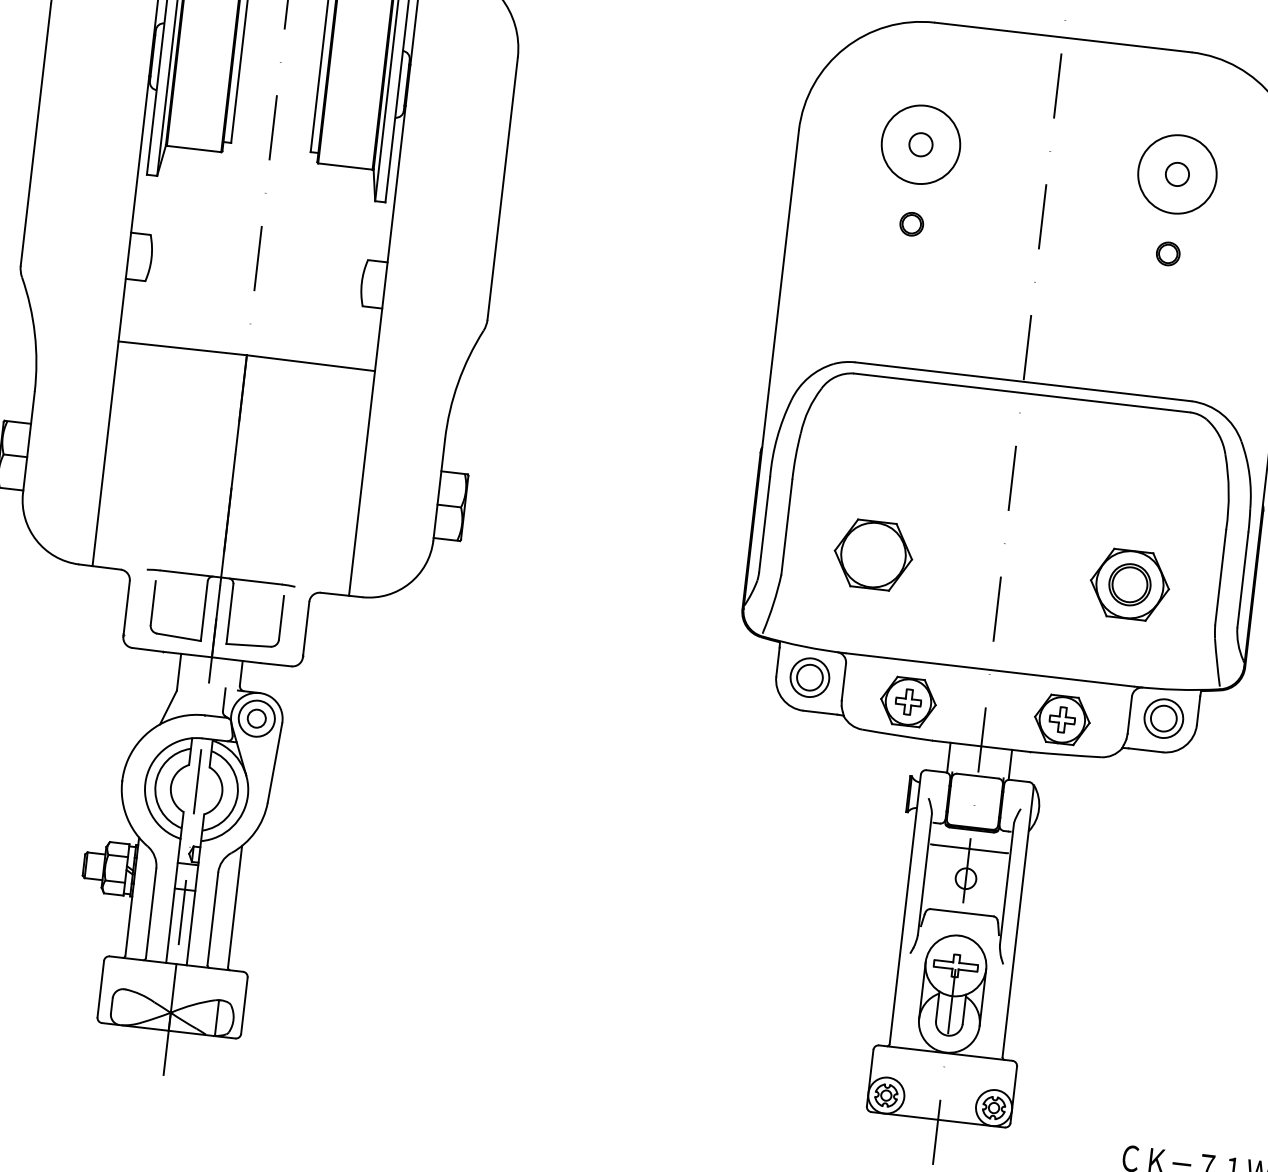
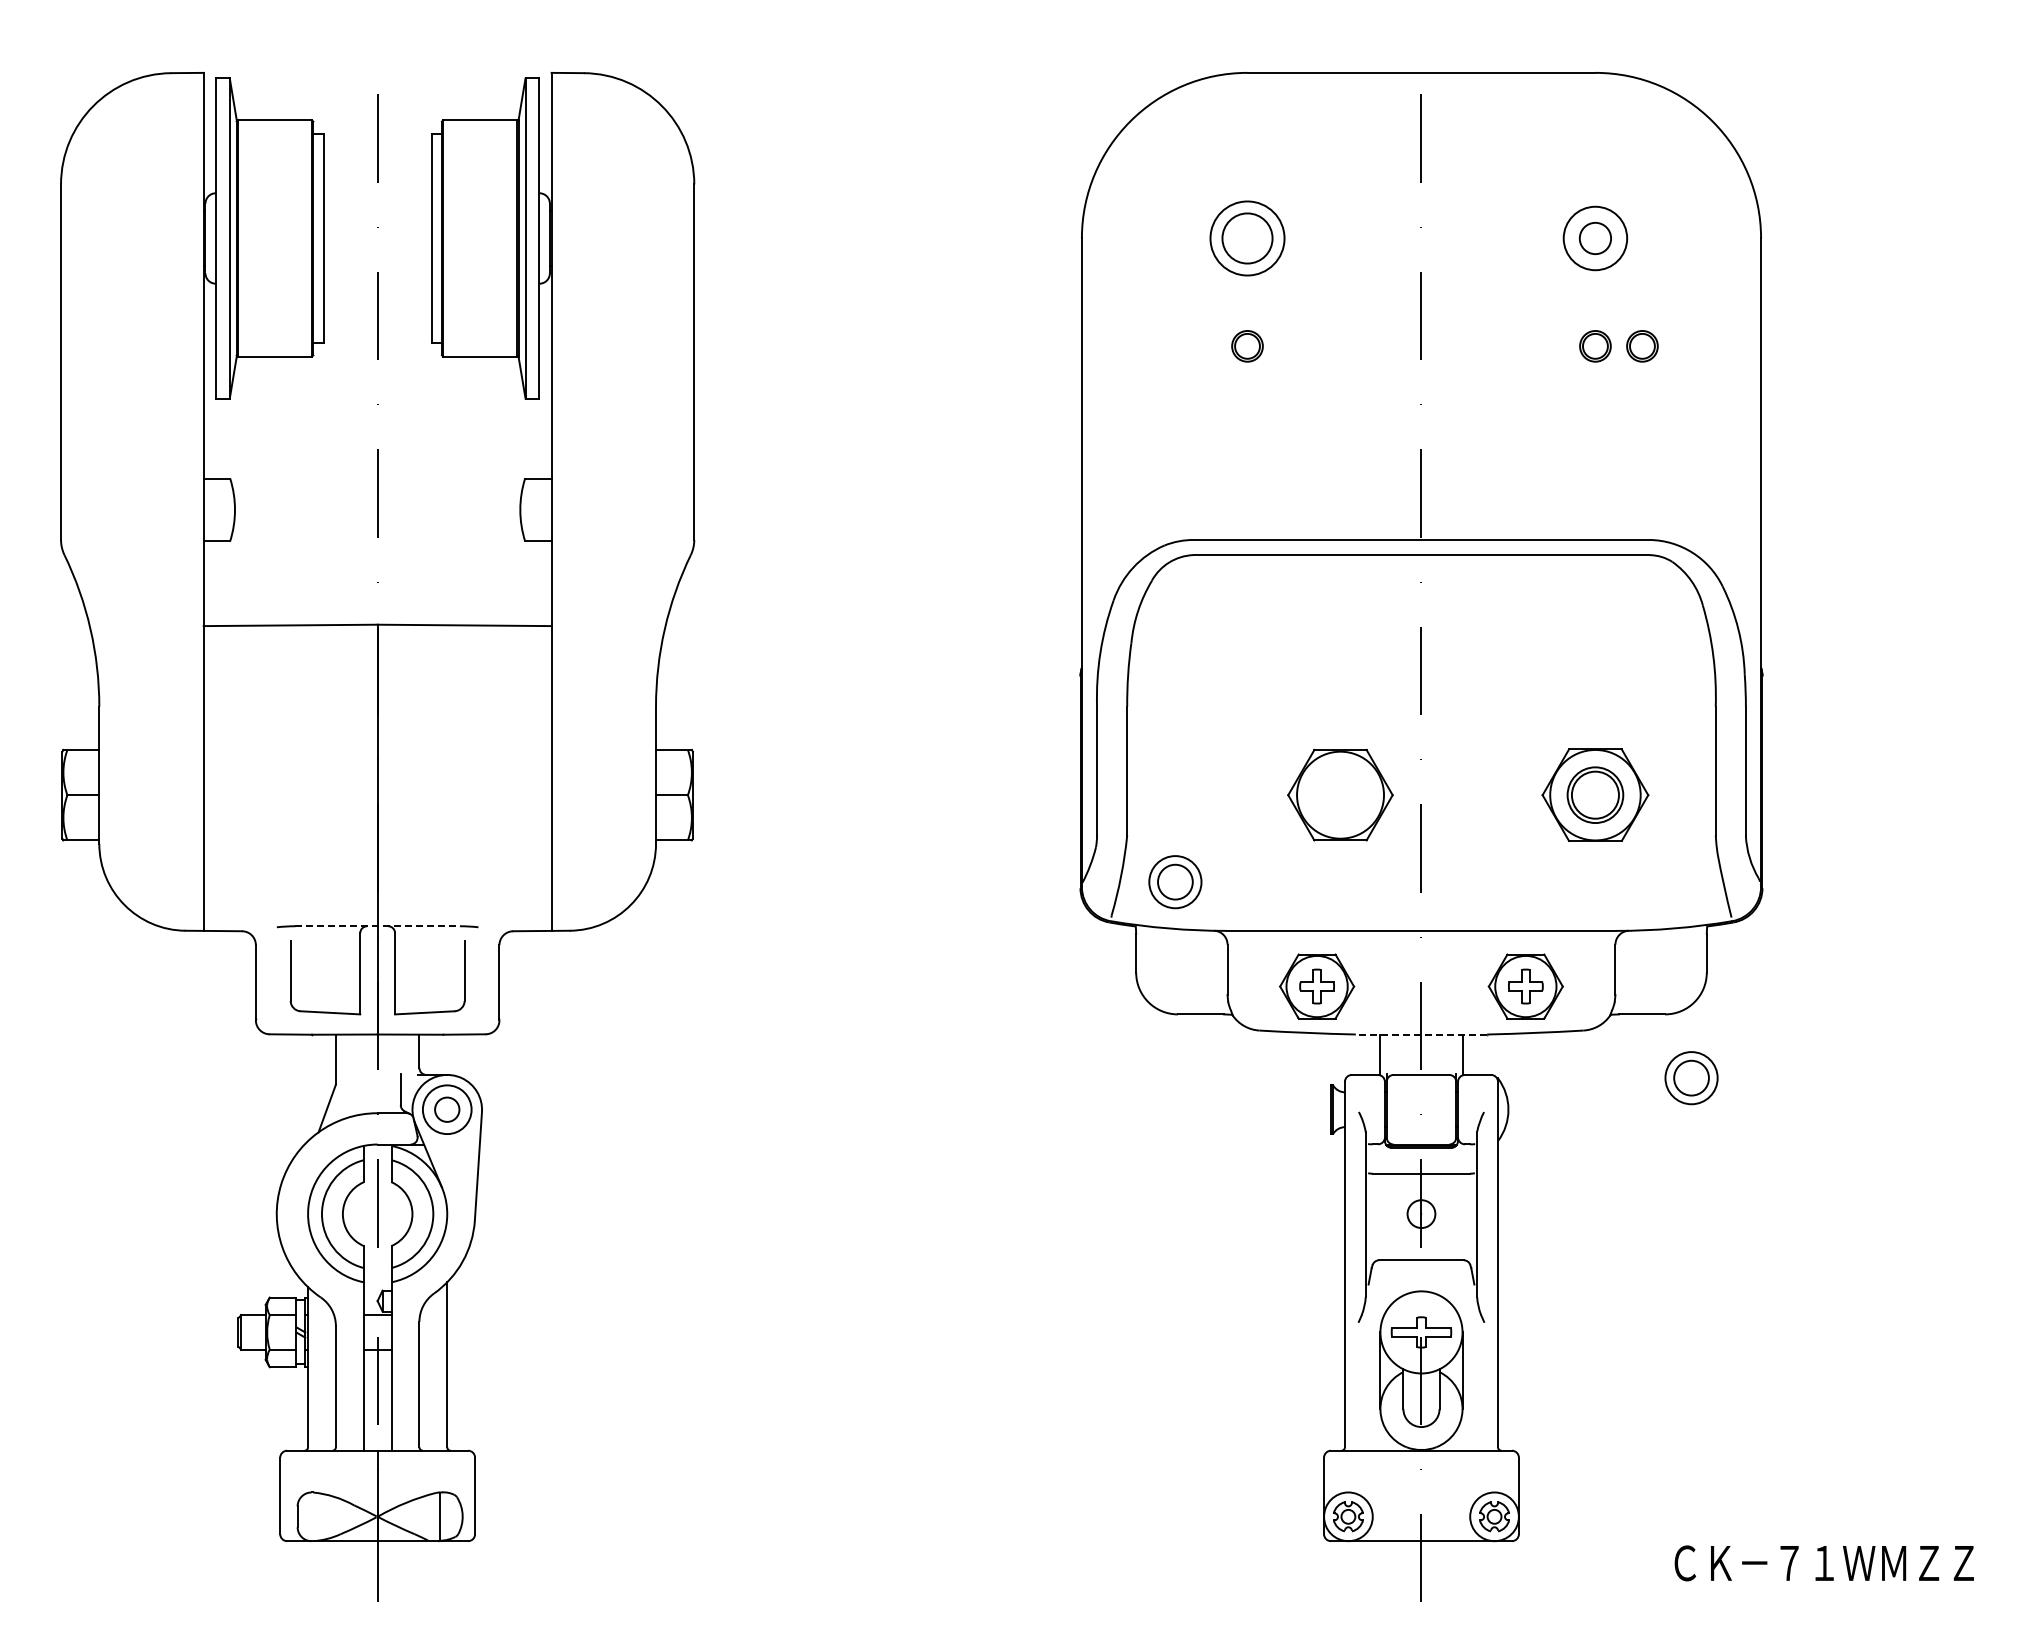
circle: (920, 144) -> (1247, 238), size x0.7
circle: (920, 144) -> (1247, 238), size x1.6
circle: (1177, 174) -> (1595, 238), size x0.6
part: (1202, 258) -> (1642, 346), added
part: (873, 554) -> (1340, 794), moved
line: (221, 577) -> (378, 926), solid -> dashed
part: (809, 677) -> (1175, 882), moved
part: (1163, 718) -> (1691, 1078), moved
line: (981, 746) -> (1421, 1034), solid -> dashed

